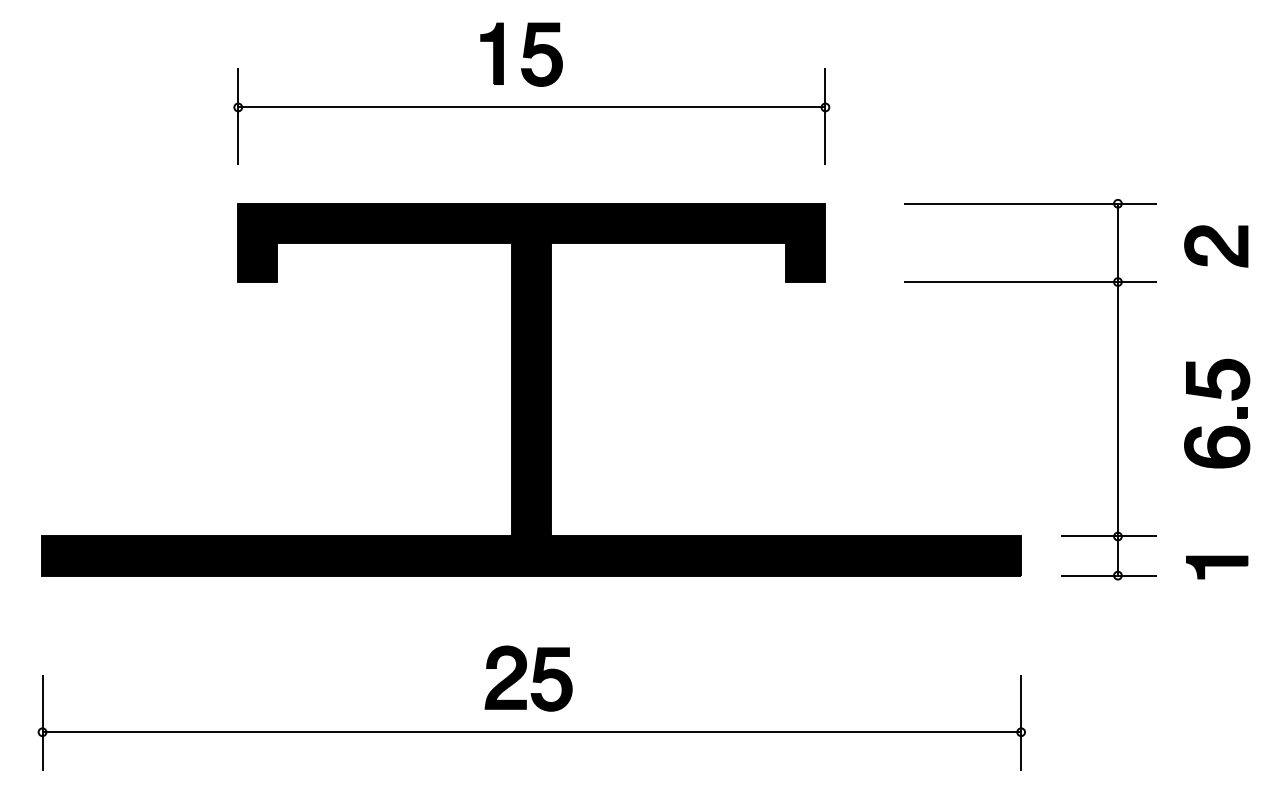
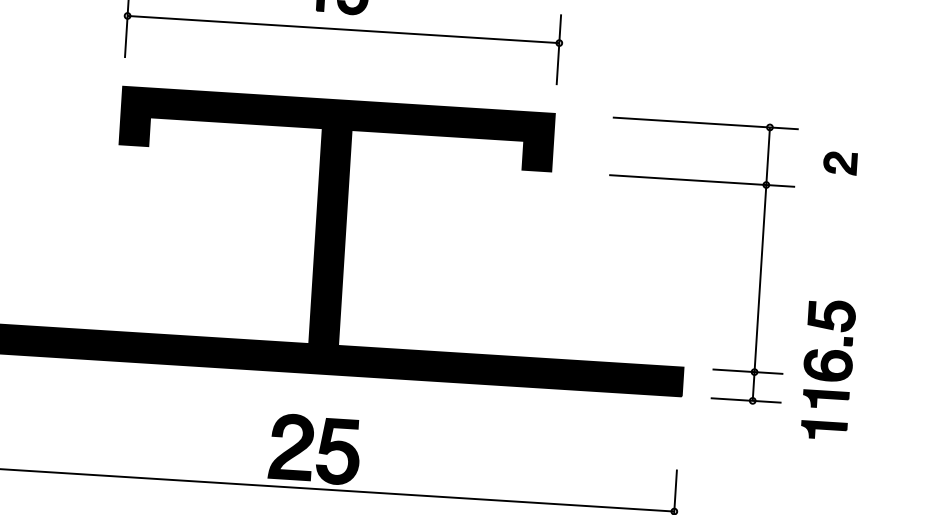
part: (1216, 246) -> (840, 163), size x0.7
part: (1221, 426) -> (832, 350), moved
part: (1217, 609) -> (824, 430), added
part: (528, 678) -> (314, 449), size x1.4

